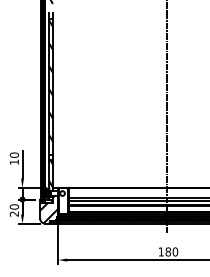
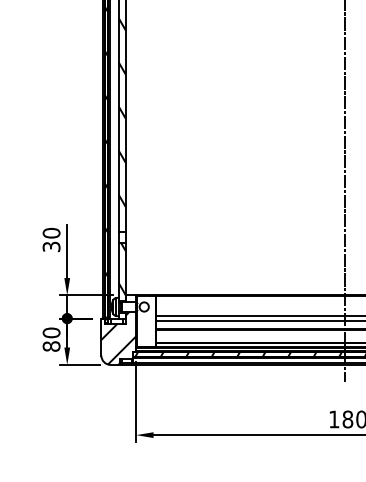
text: (13, 161) -> (49, 245), 10 -> 30
text: (14, 213) -> (51, 345), 20 -> 80

